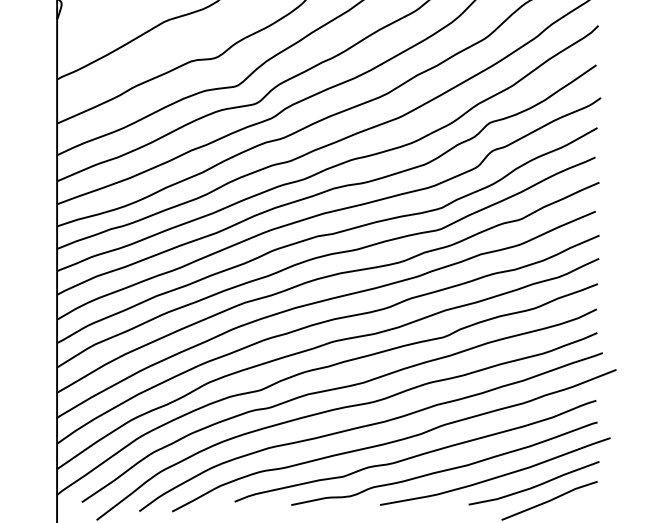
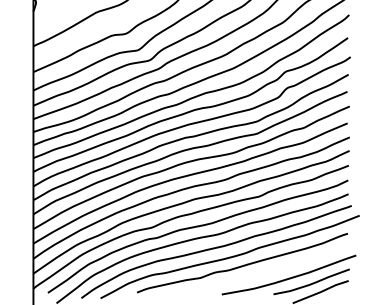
curve: (444, 468) -> (259, 273), removed

